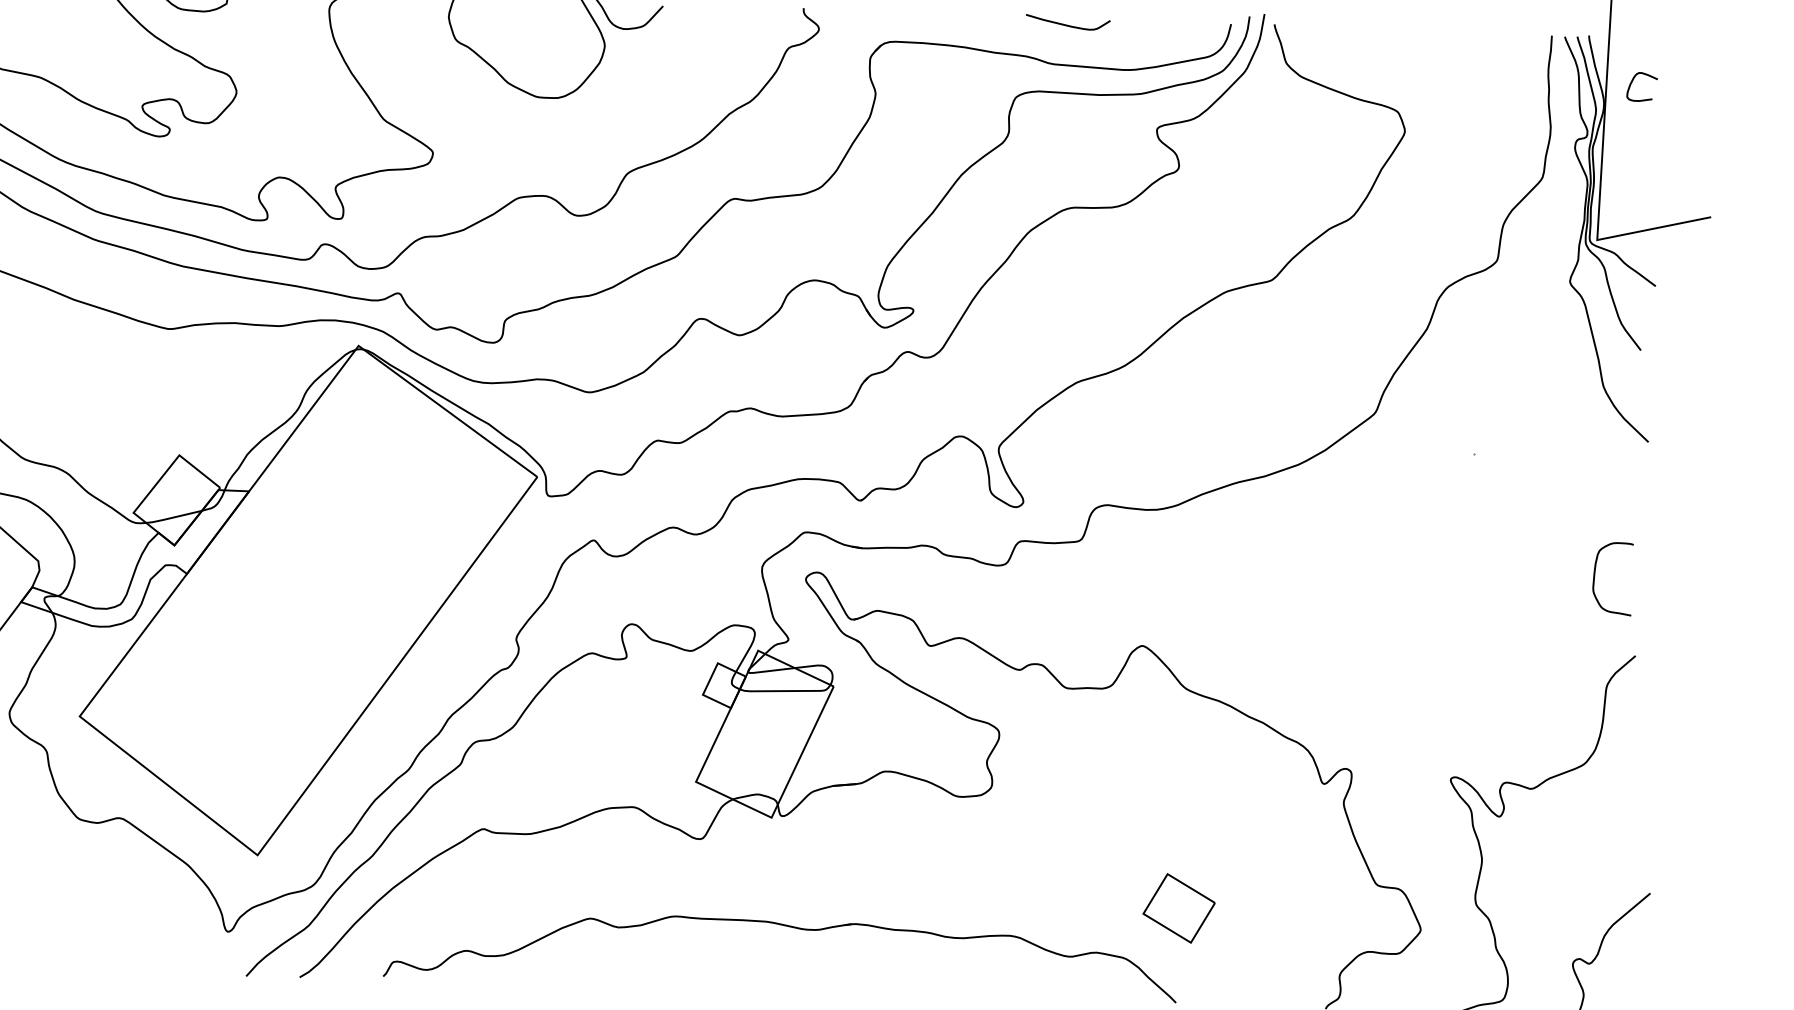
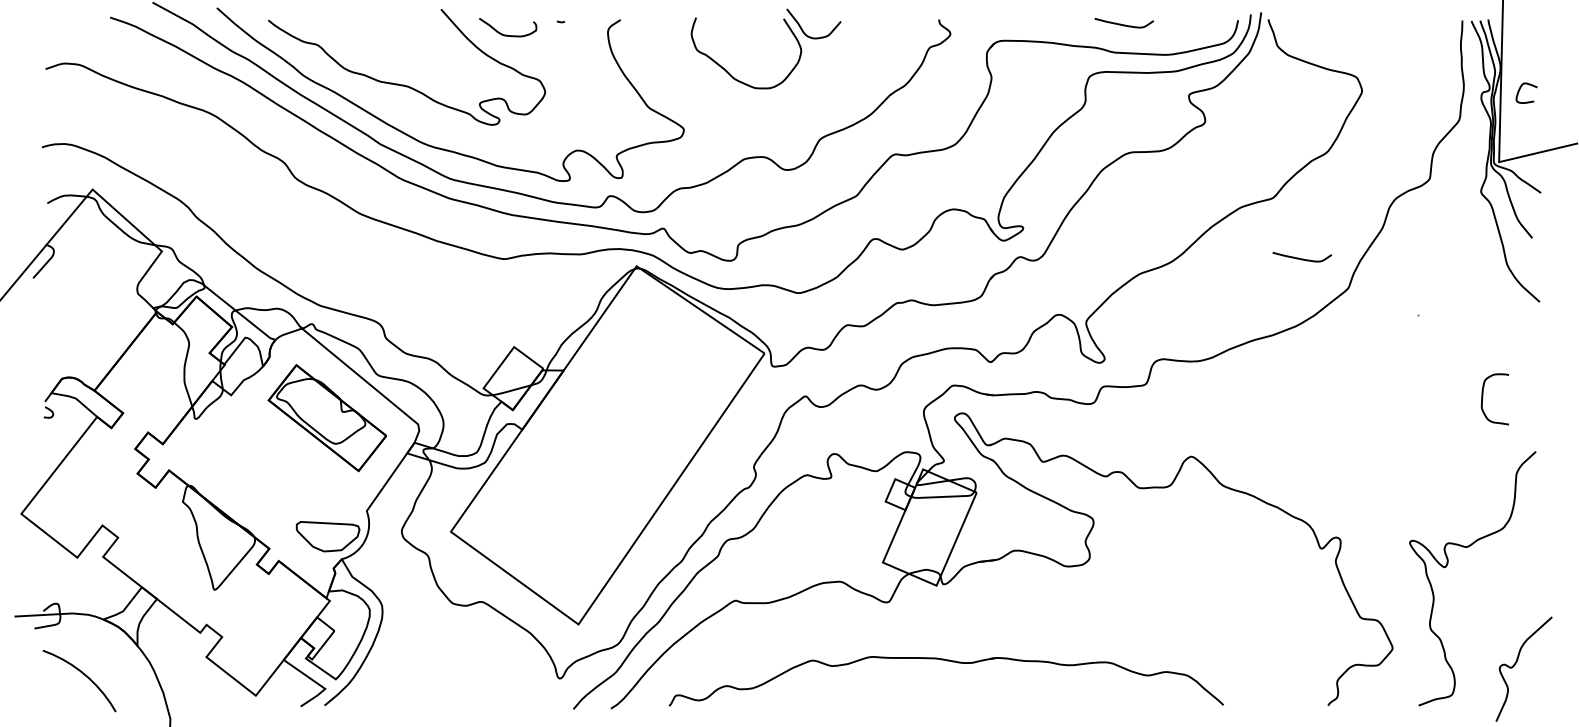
curve: (1633, 81) -> (1520, 89), moved
curve: (1311, 368) -> (1302, 258), added
curve: (1596, 577) -> (1483, 398), moved
part: (1177, 907) -> (1222, 638), removed

